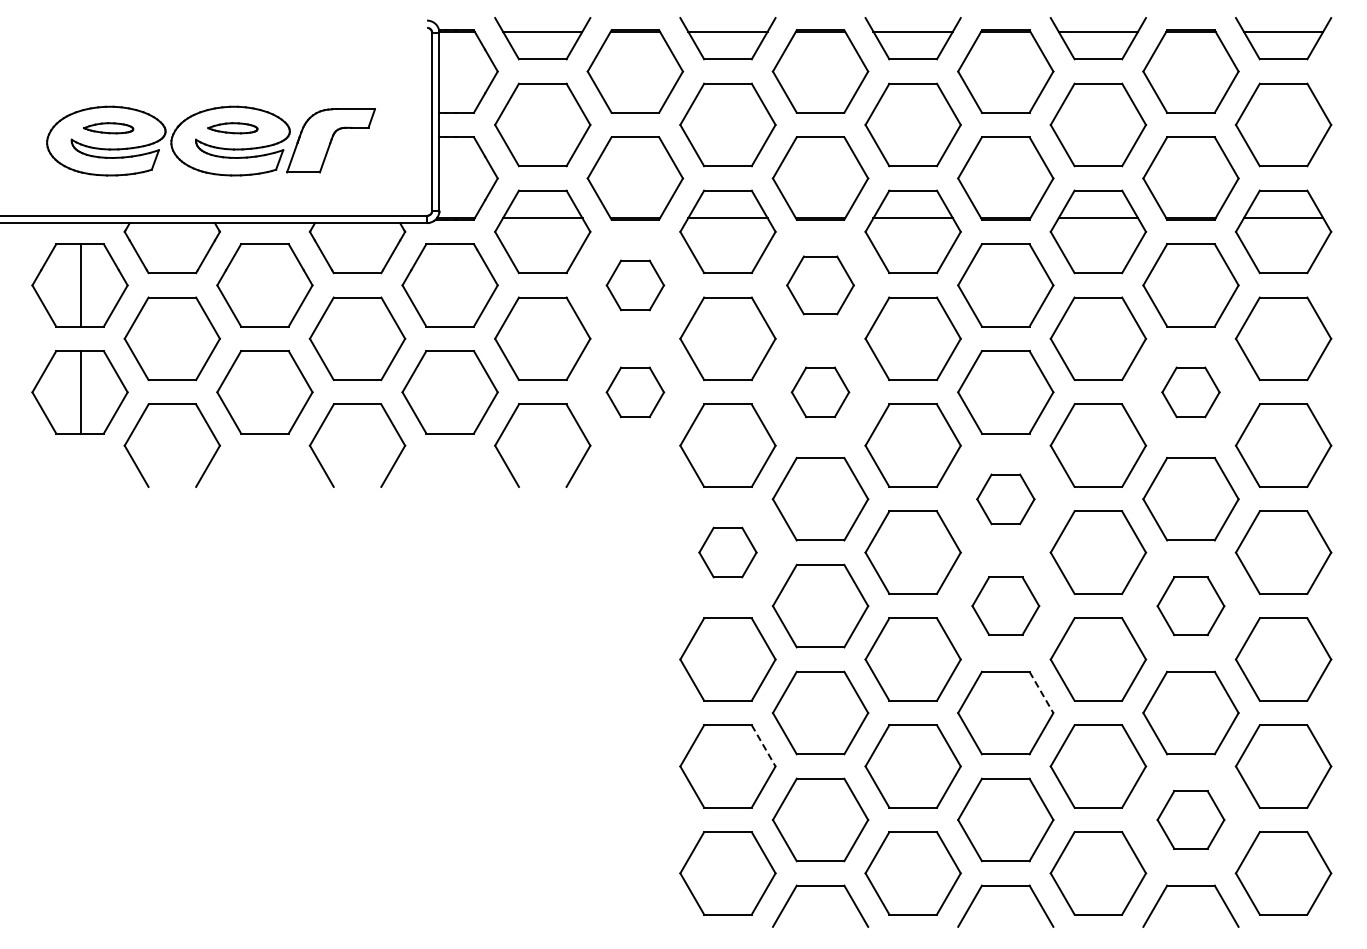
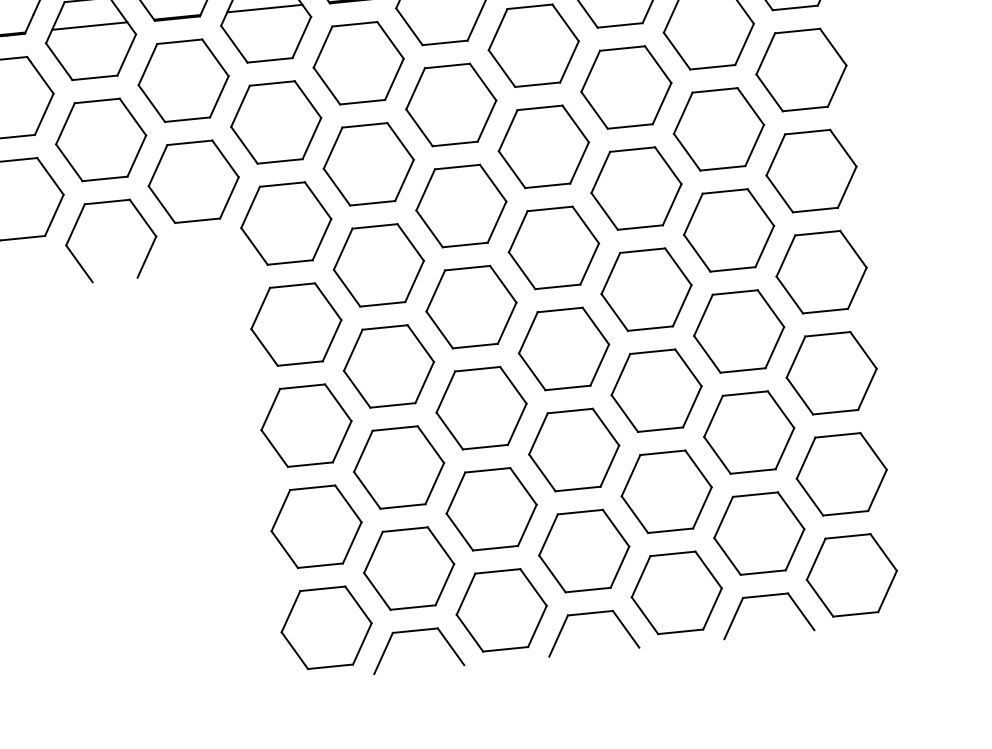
part: (635, 285) -> (183, 80), size x1.67
part: (820, 285) -> (358, 63), size x1.43
part: (635, 392) -> (193, 181), size x1.67
part: (820, 392) -> (368, 164), size x1.67
part: (1190, 392) -> (718, 129), size x1.67
part: (1005, 499) -> (553, 248), size x1.67
part: (727, 552) -> (295, 324), size x1.67
part: (1005, 605) -> (563, 348), size x1.43
part: (1190, 606) -> (738, 331), size x1.43
line: (1041, 692) -> (605, 427), dashed -> solid
line: (763, 745) -> (348, 503), dashed -> solid
part: (1190, 819) -> (758, 533), size x1.43

